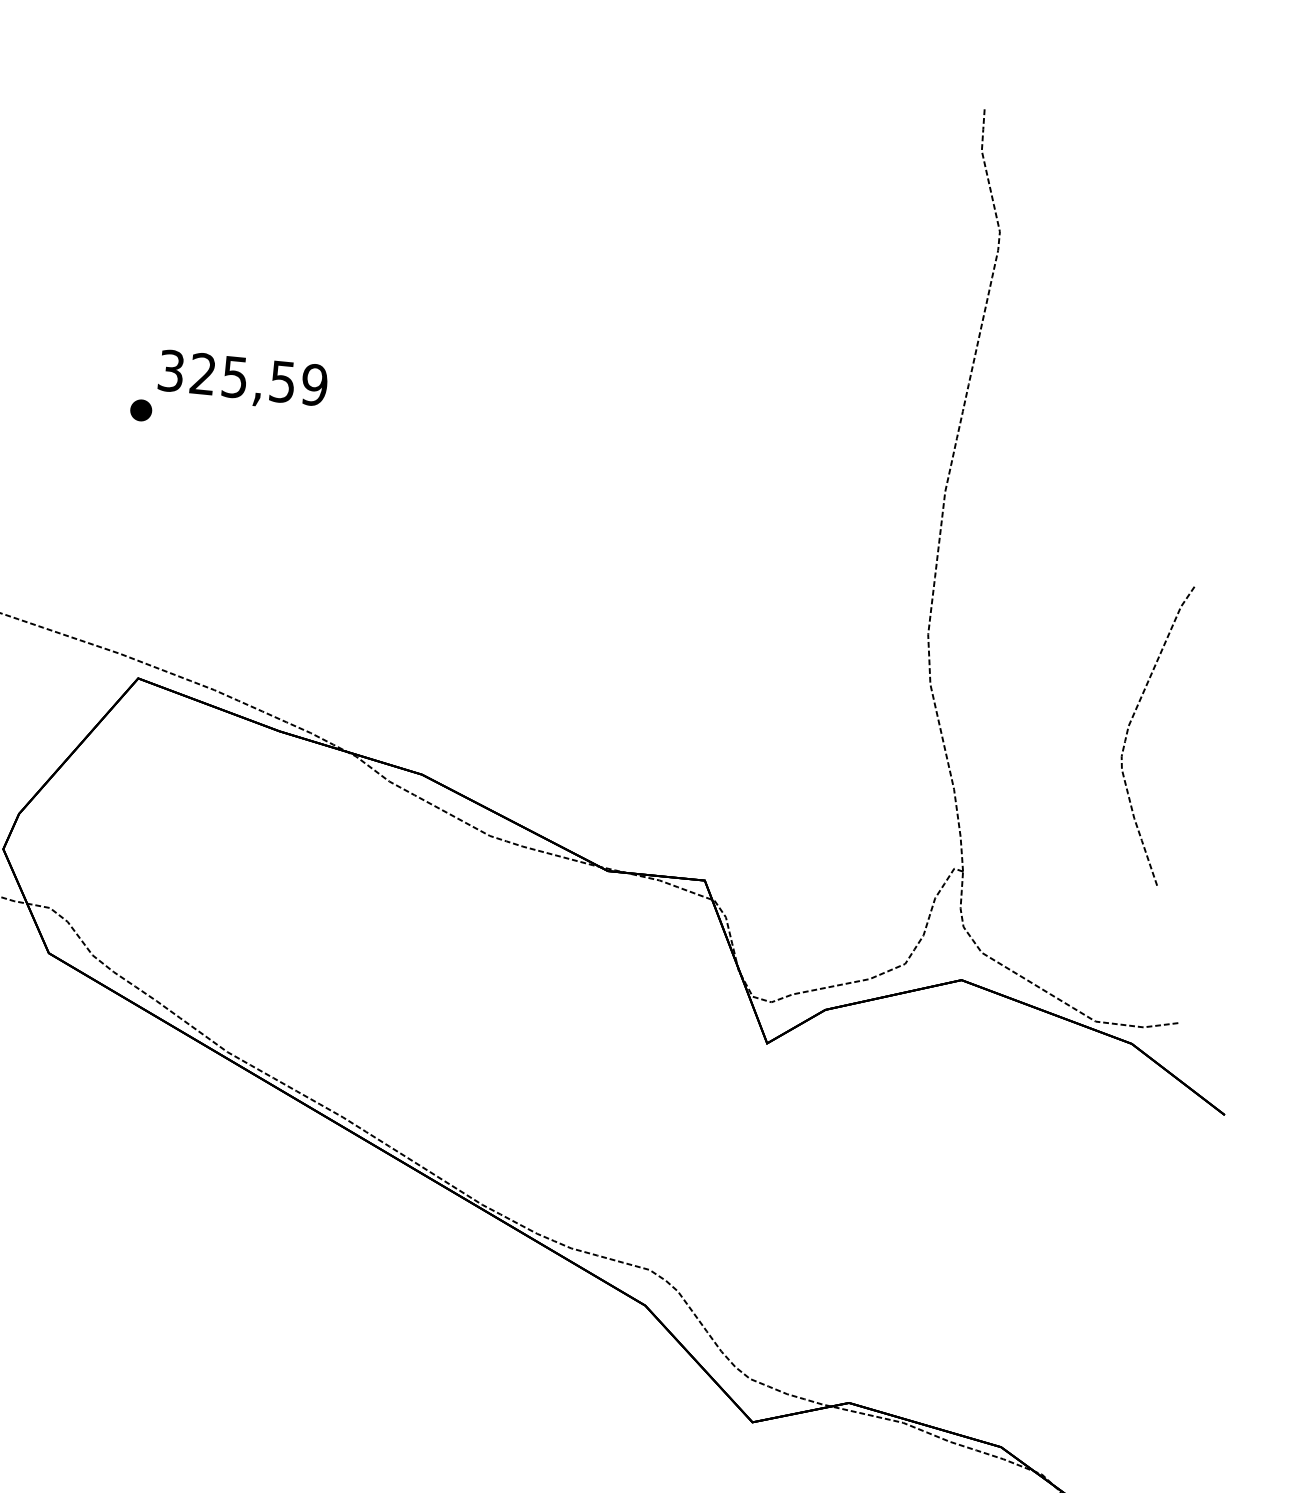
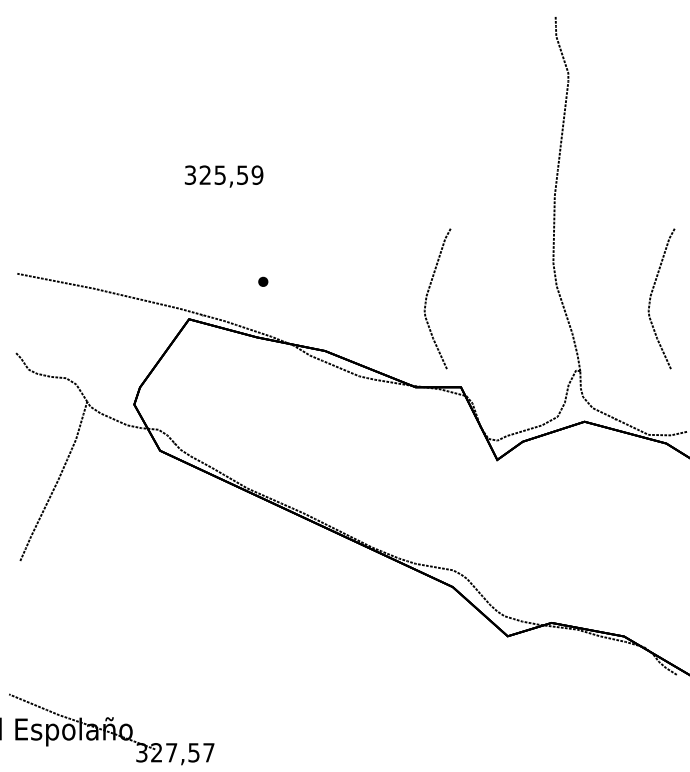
part: (141, 409) -> (263, 281), moved
curve: (654, 675) -> (428, 294), added

